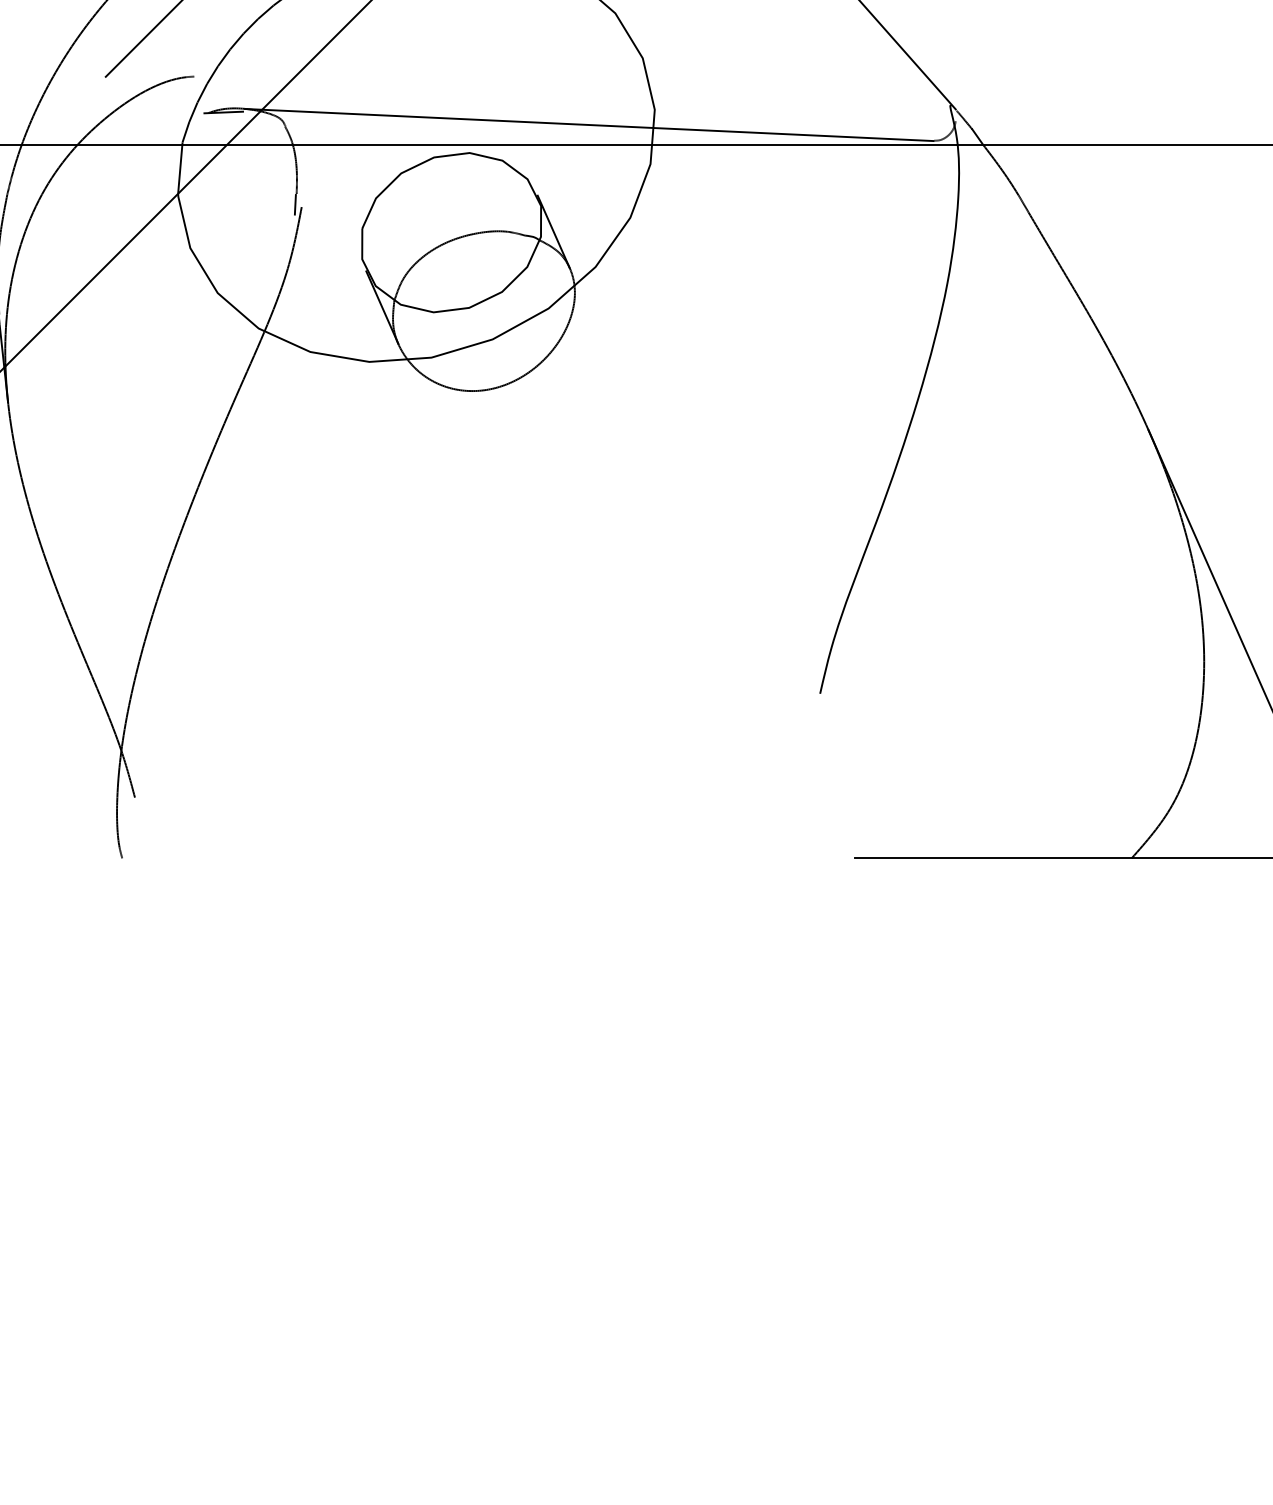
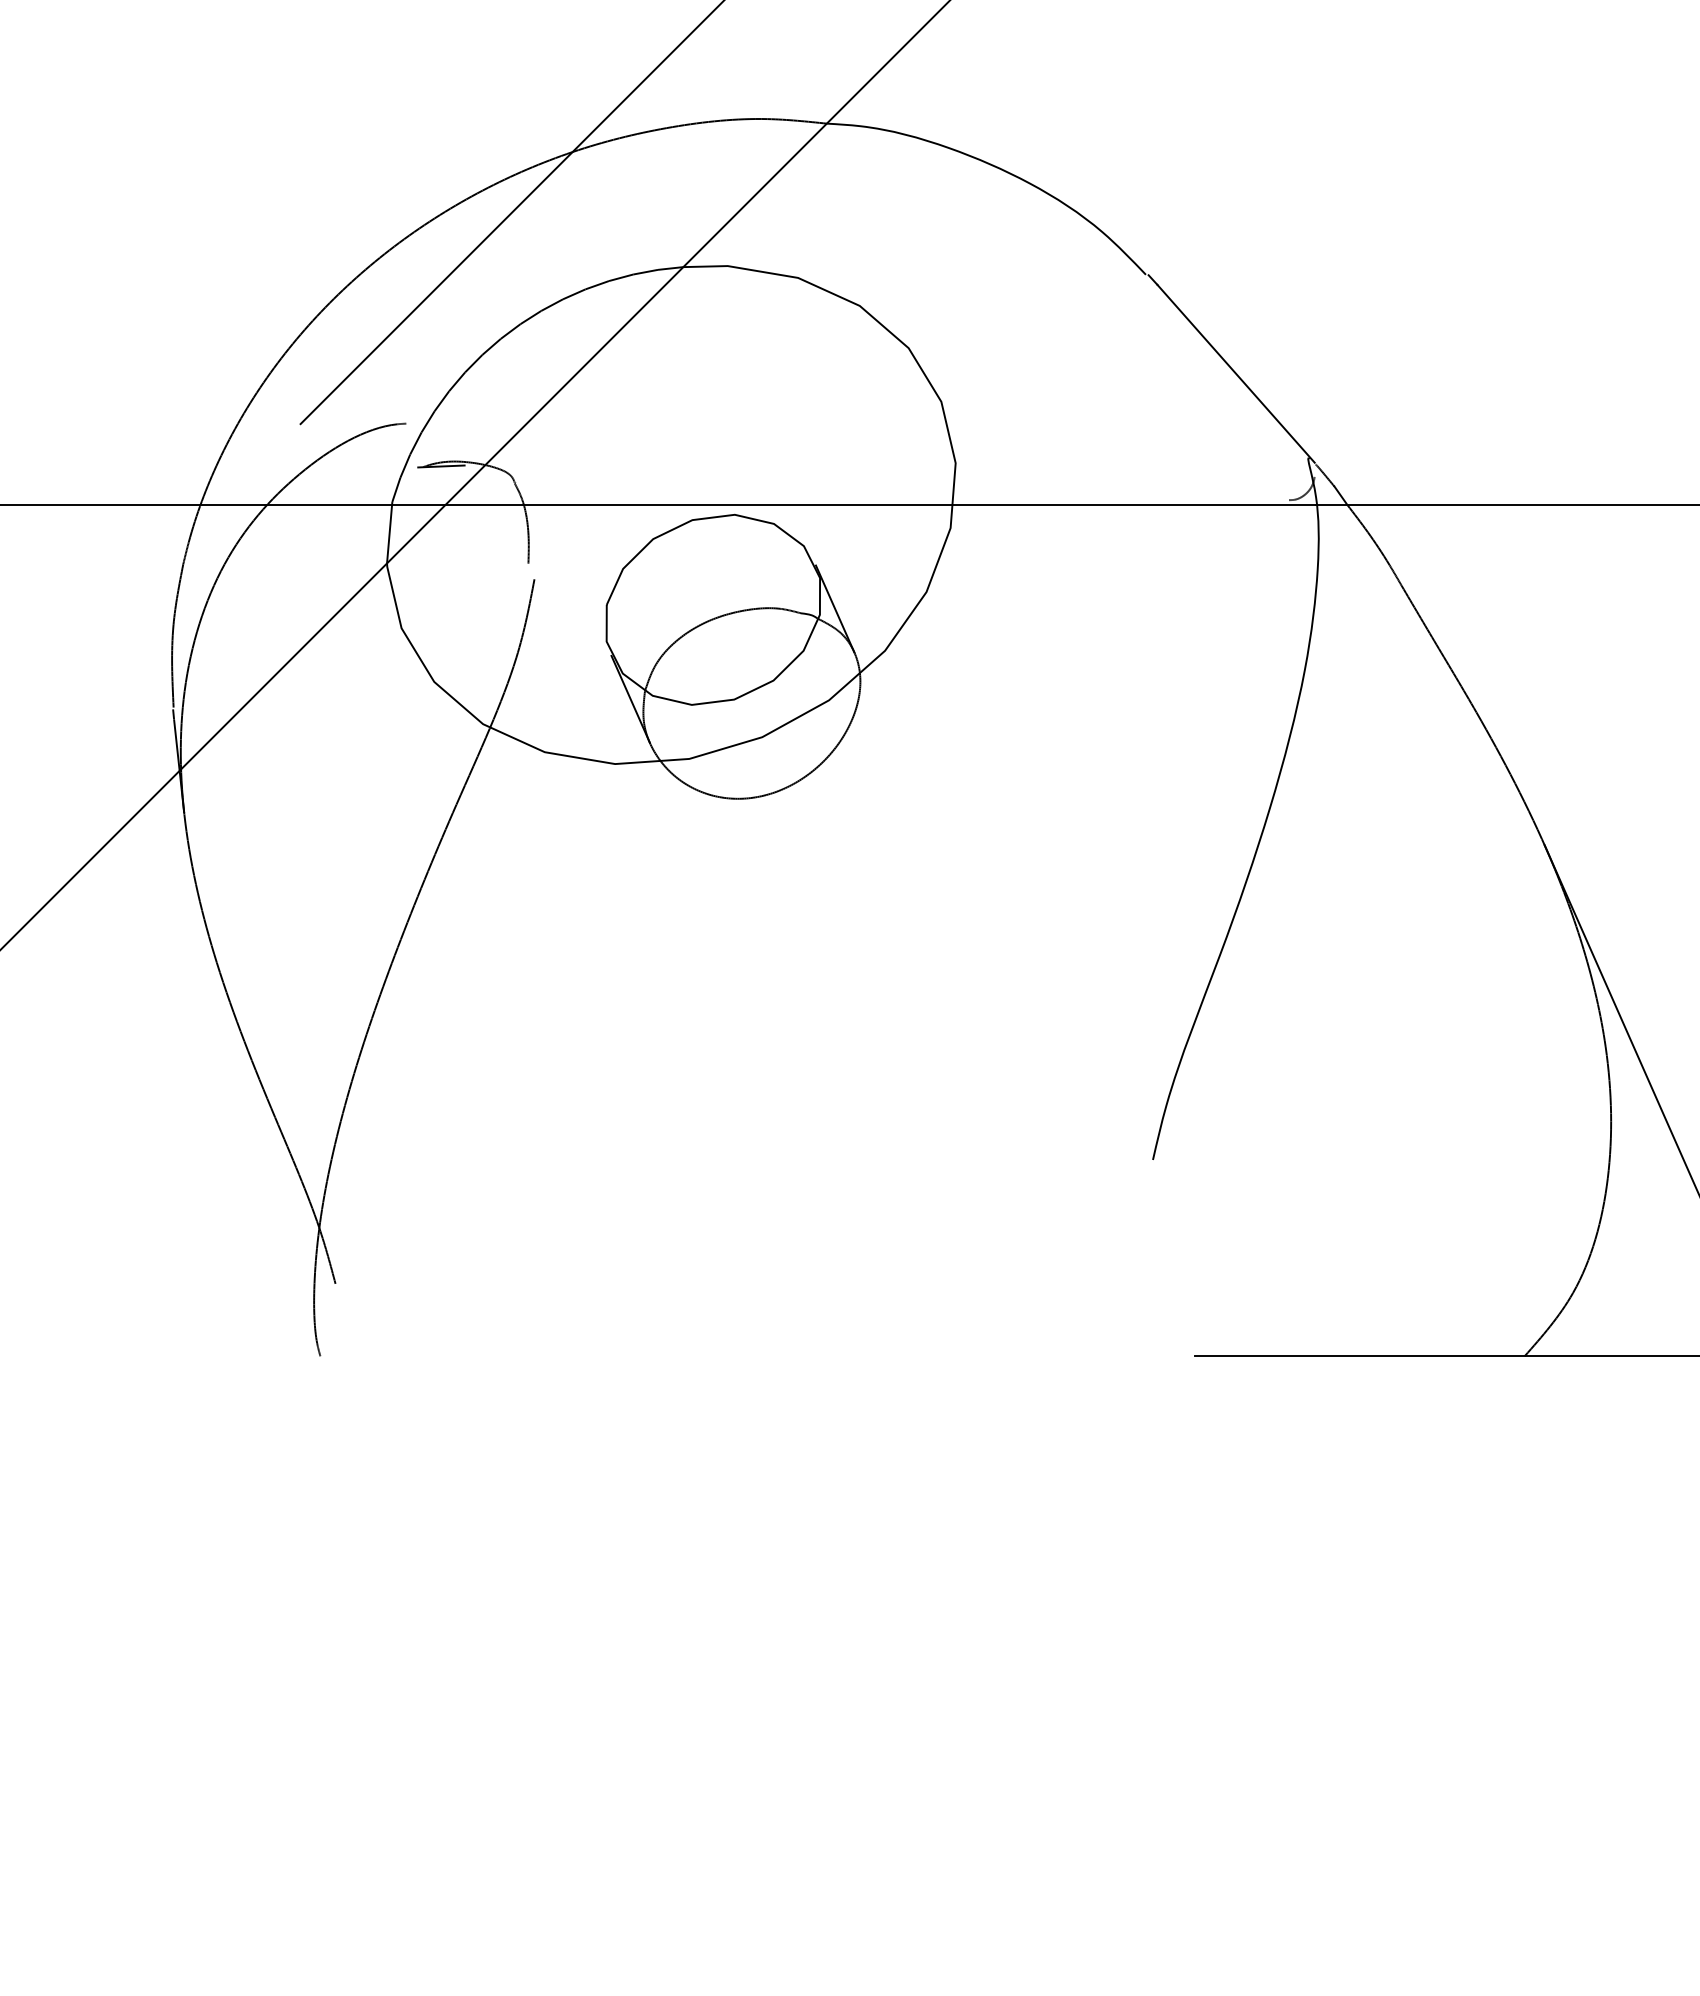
line: (589, 125) -> (877, 481), removed
line: (295, 204) -> (526, 576), removed

